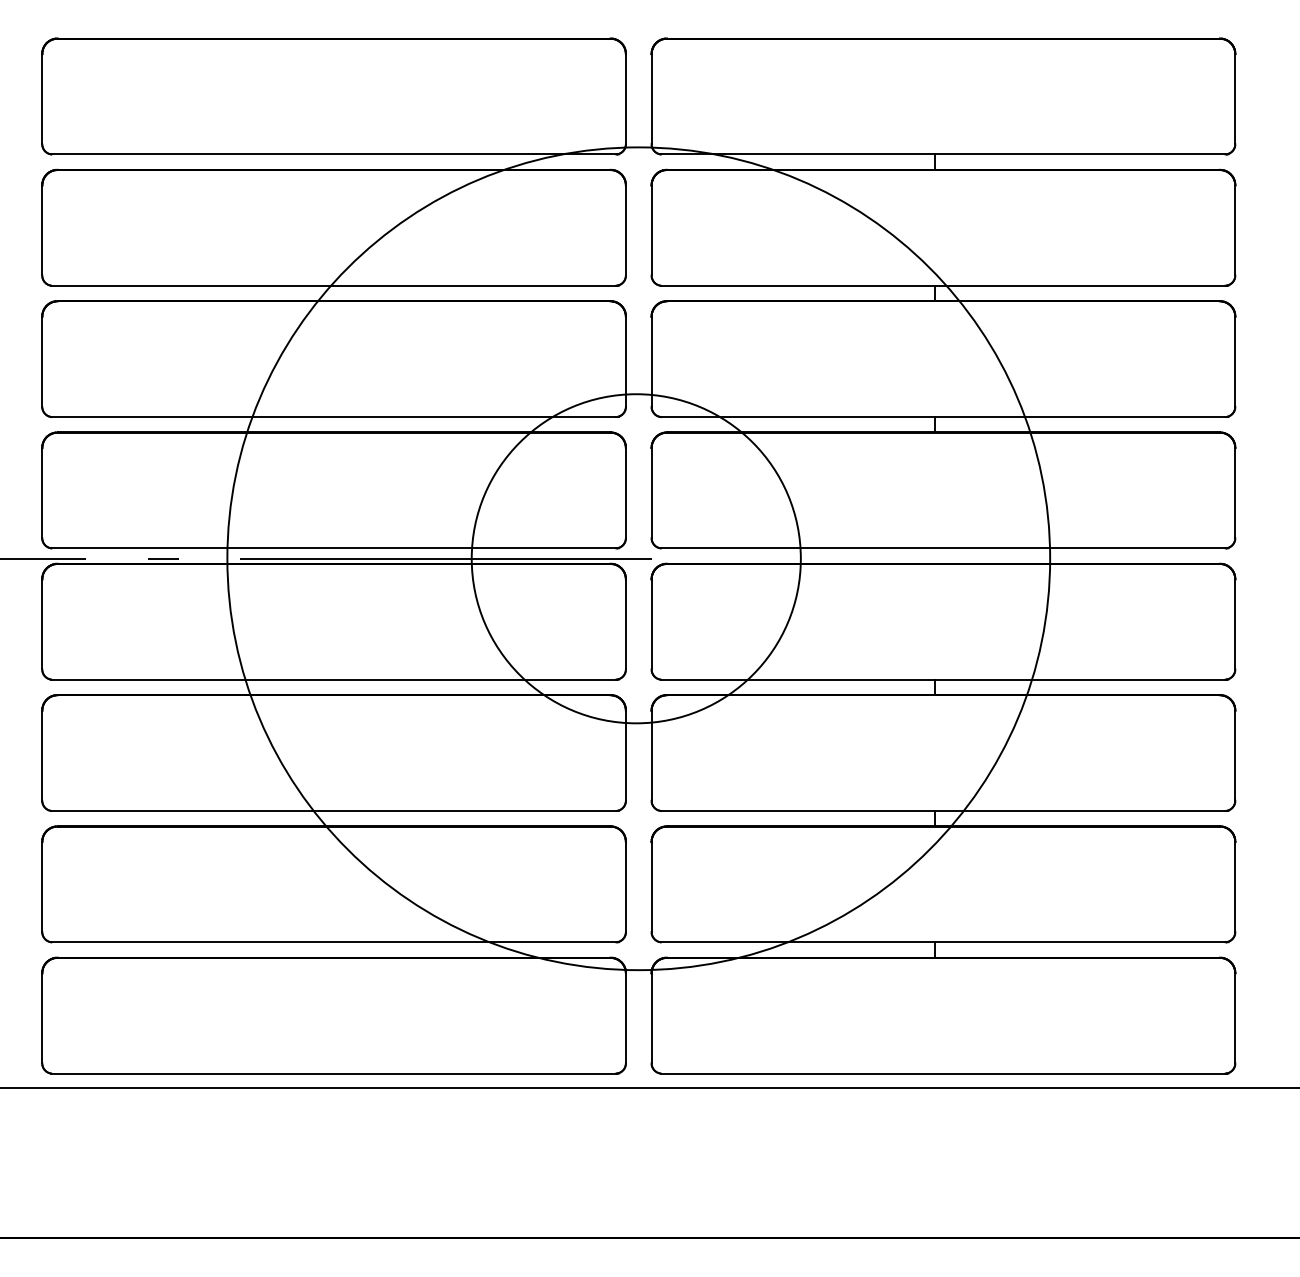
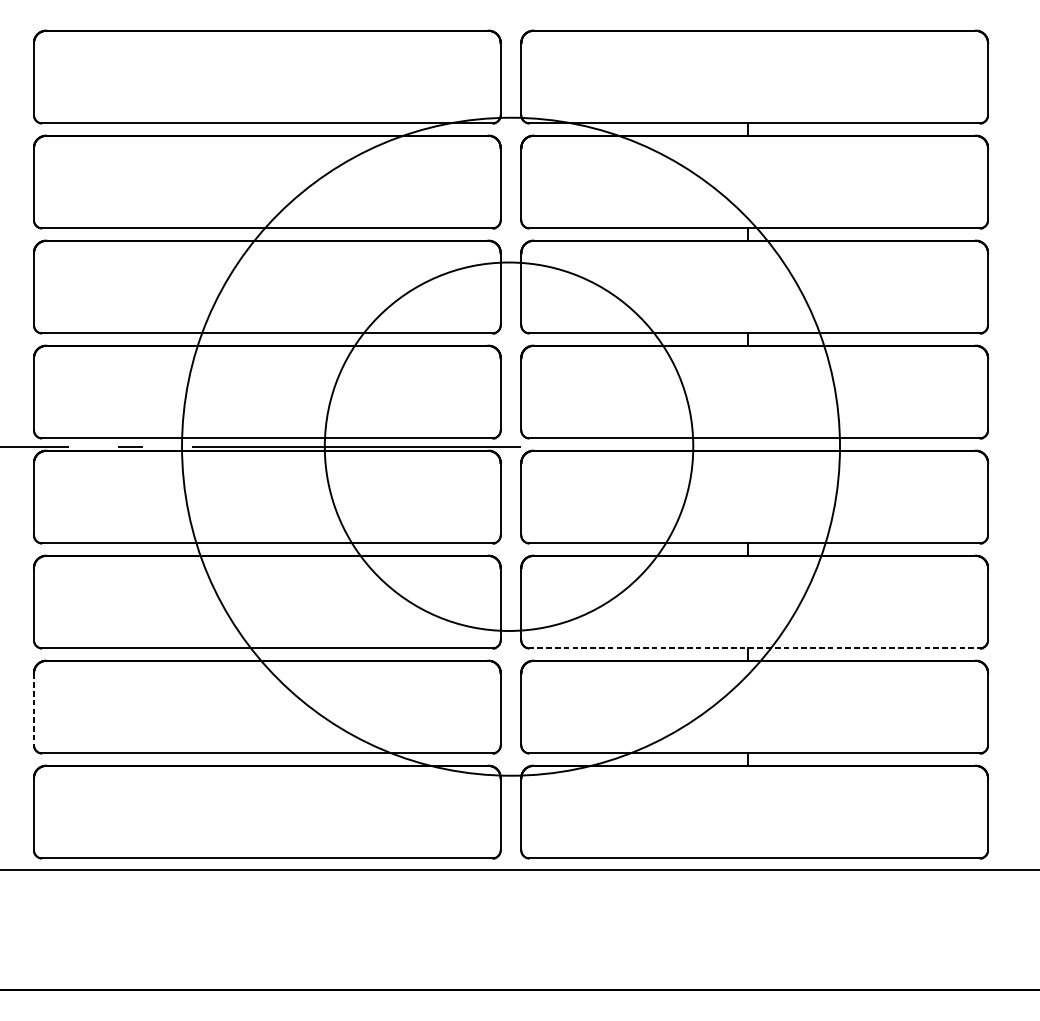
circle: (635, 558) -> (508, 446), size x1.4
line: (943, 811) -> (754, 648), solid -> dashed
line: (42, 887) -> (34, 709), solid -> dashed

